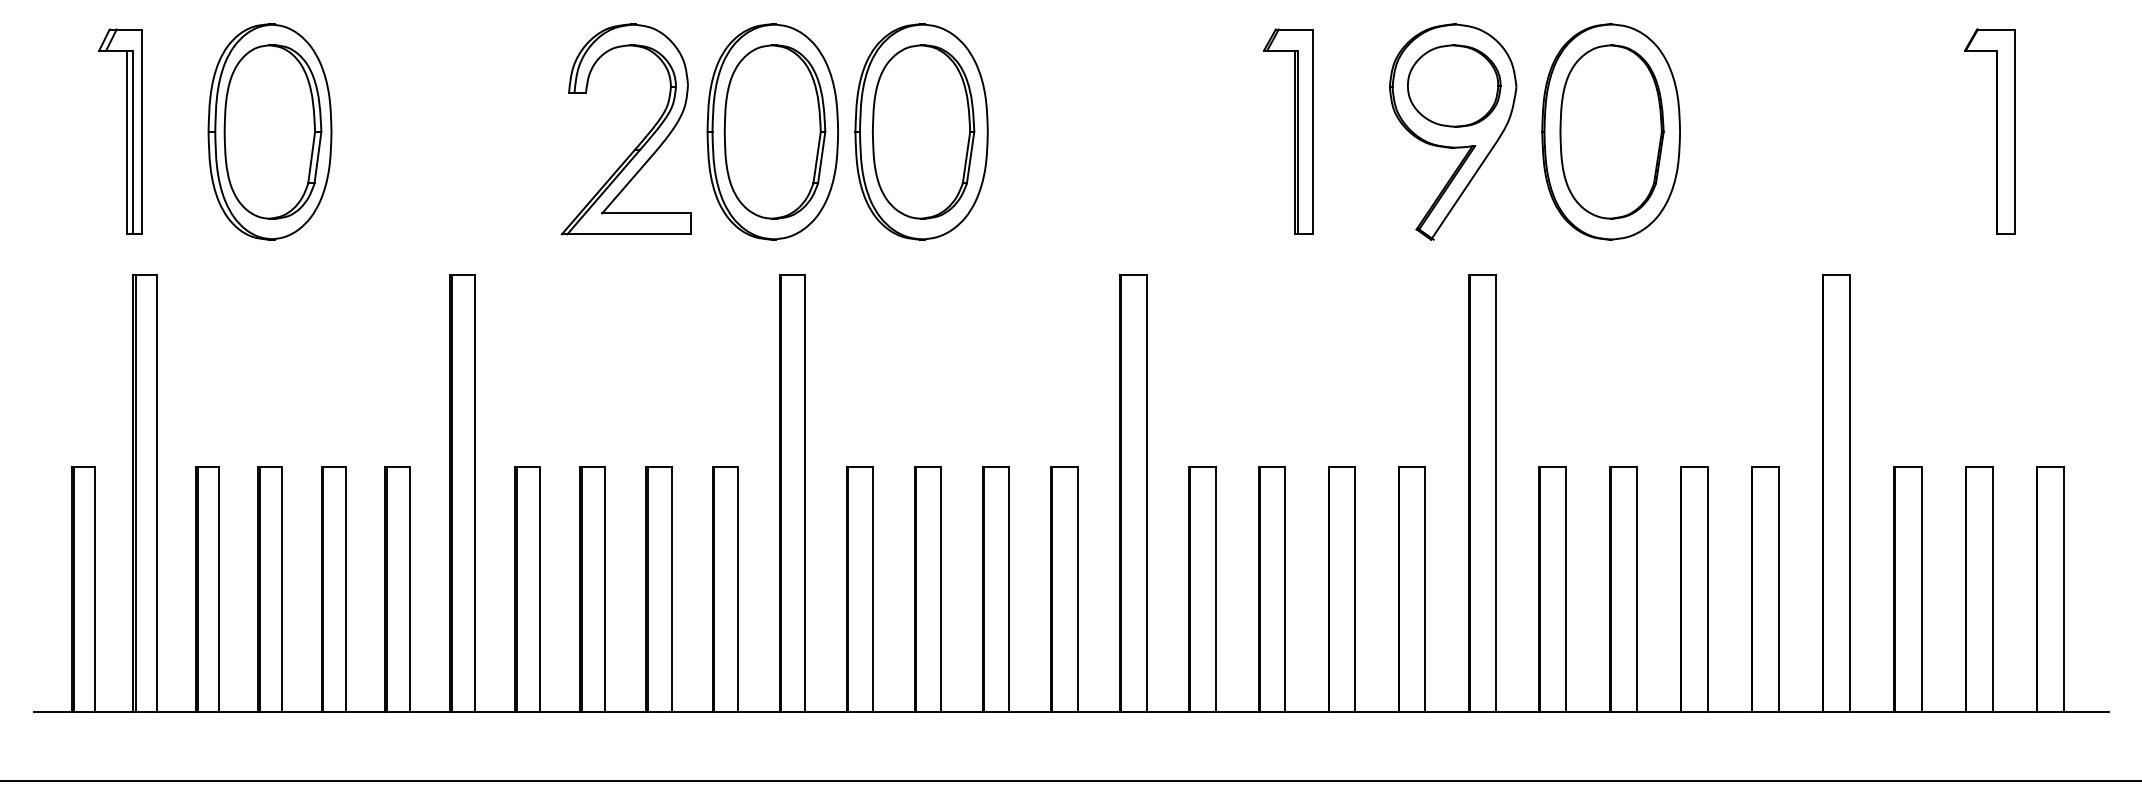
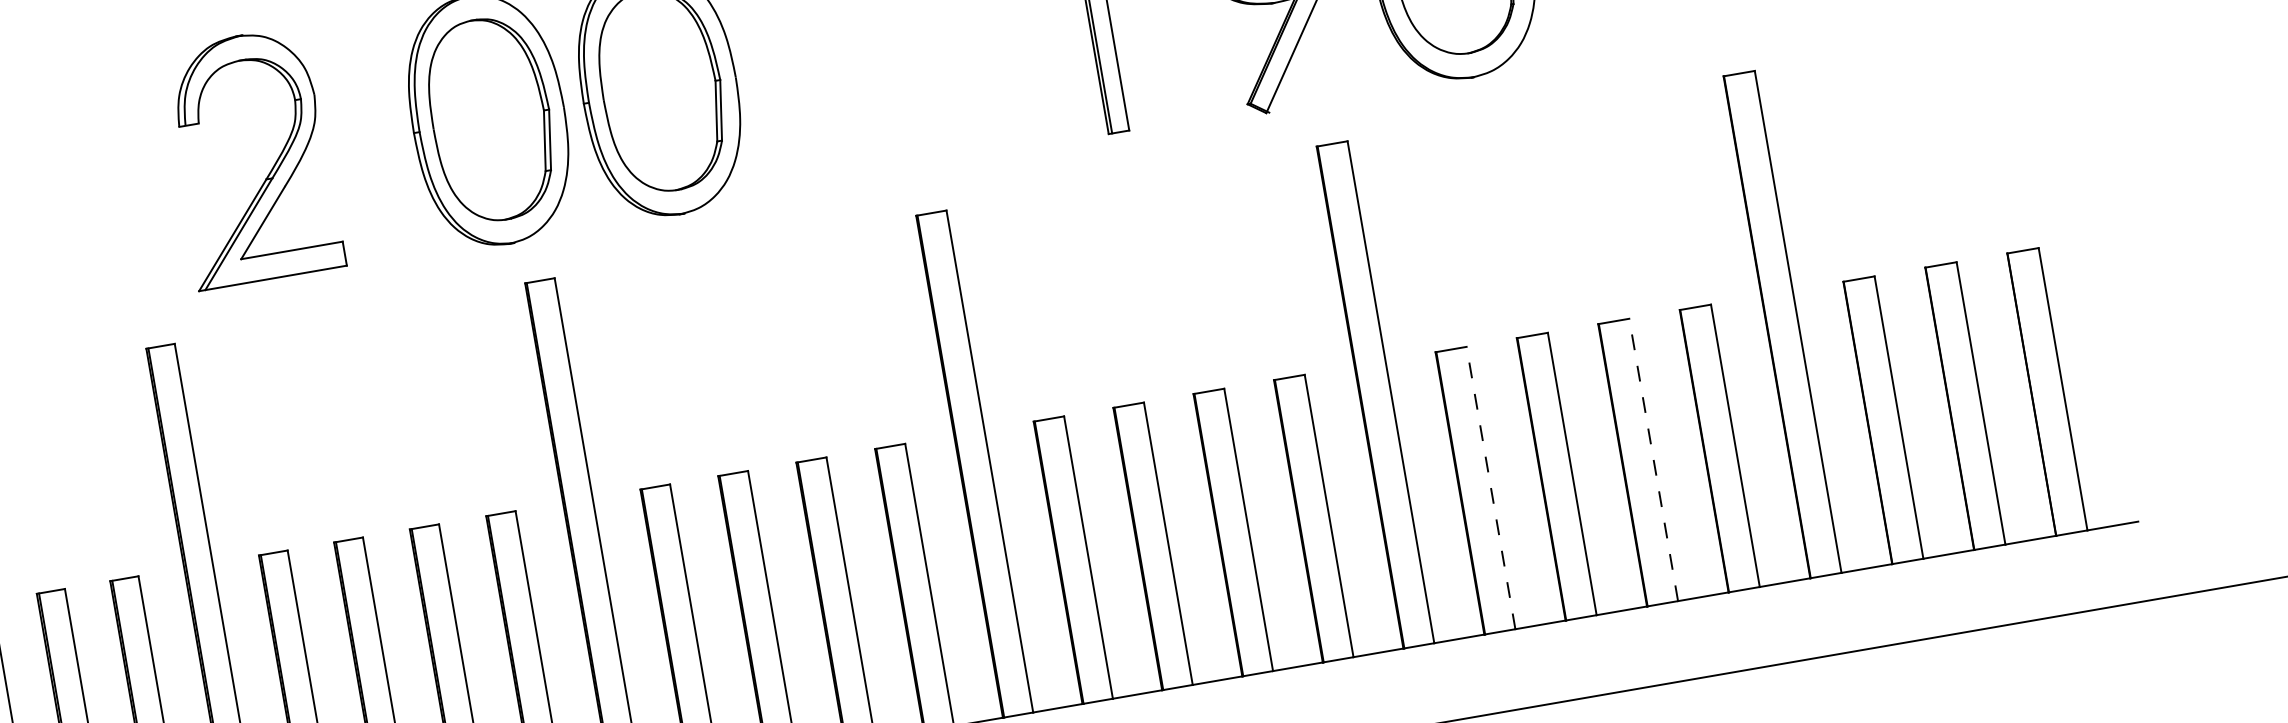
part: (640, 141) -> (270, 168), moved
line: (1566, 589) -> (1491, 488), solid -> dashed
line: (1707, 589) -> (1653, 460), solid -> dashed

